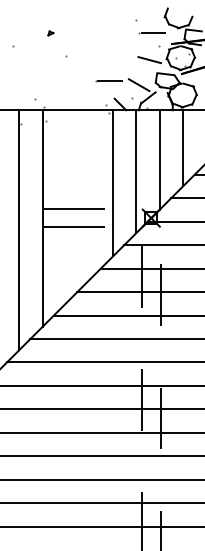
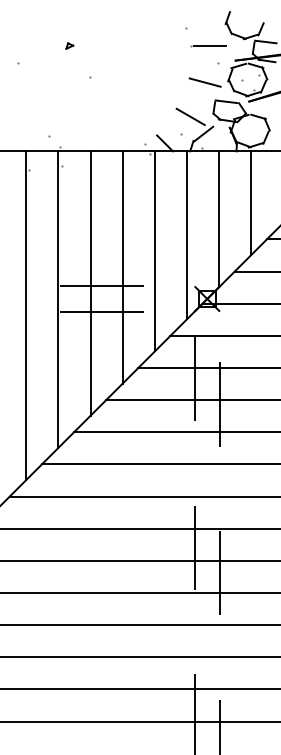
line: (109, 81) -> (149, 111), removed
line: (89, 195) -> (122, 267), added
line: (65, 206) -> (90, 283), added

